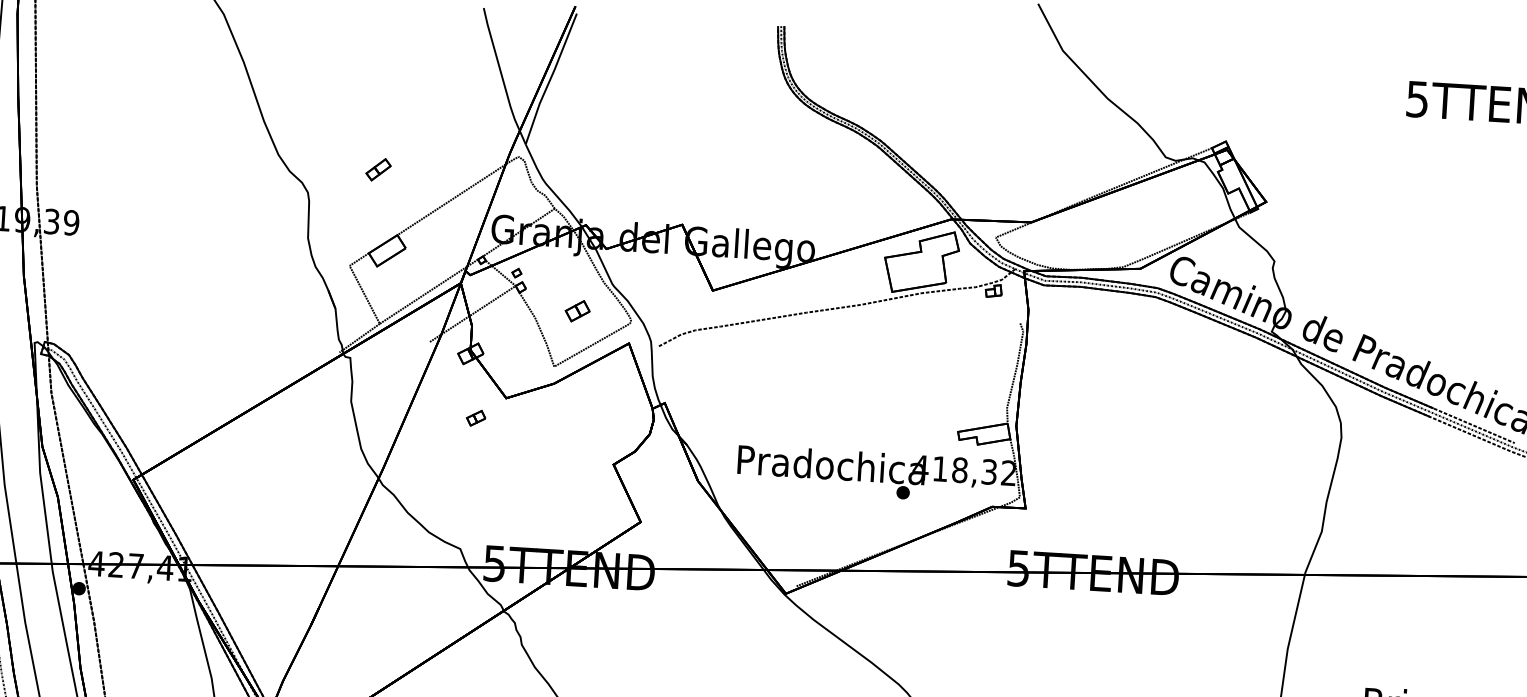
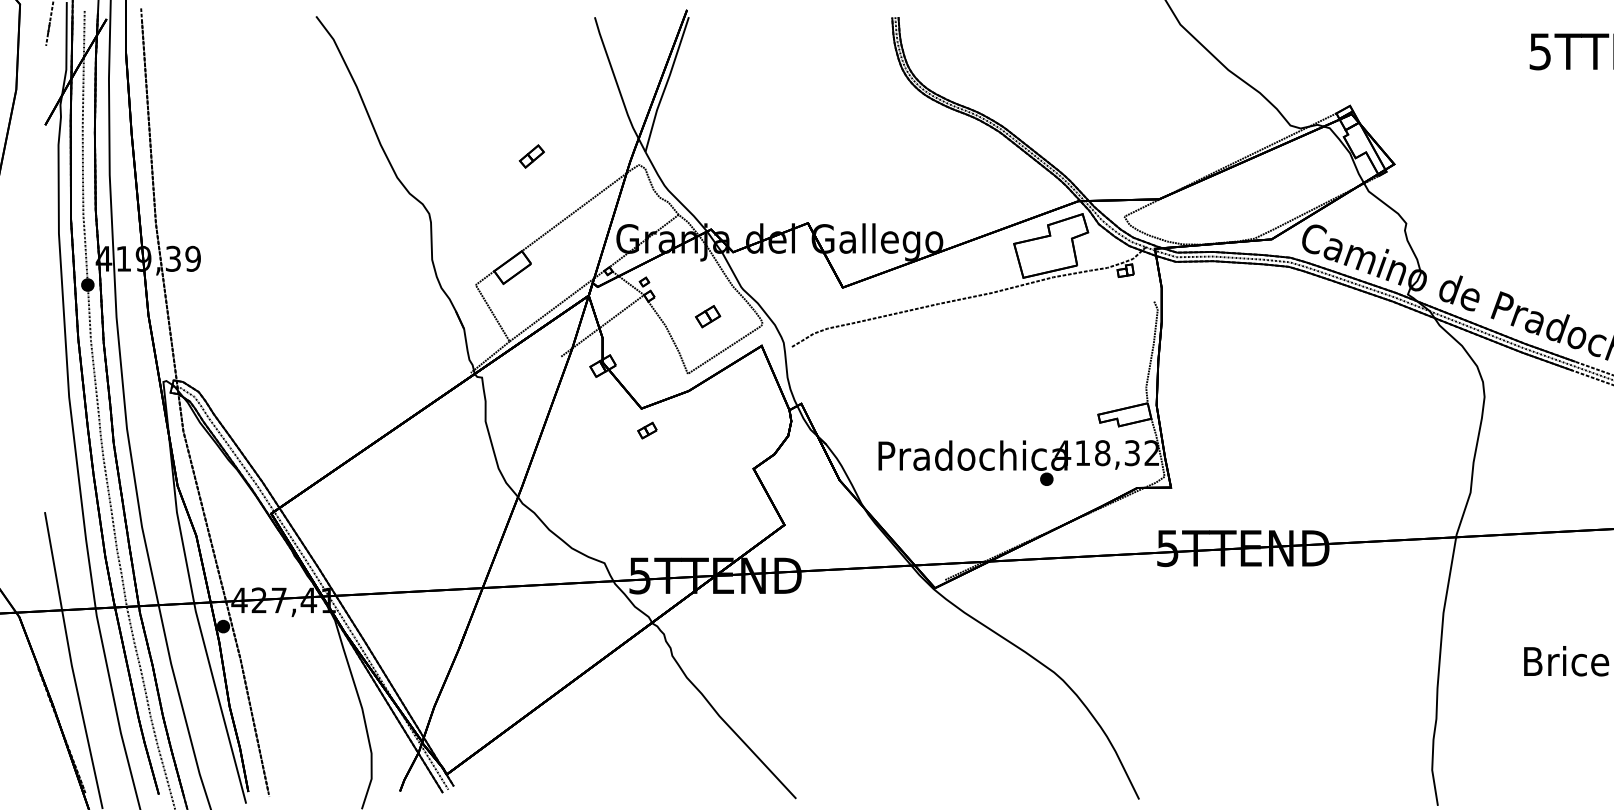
part: (378, 169) -> (531, 156), moved
part: (476, 418) -> (647, 430), moved

